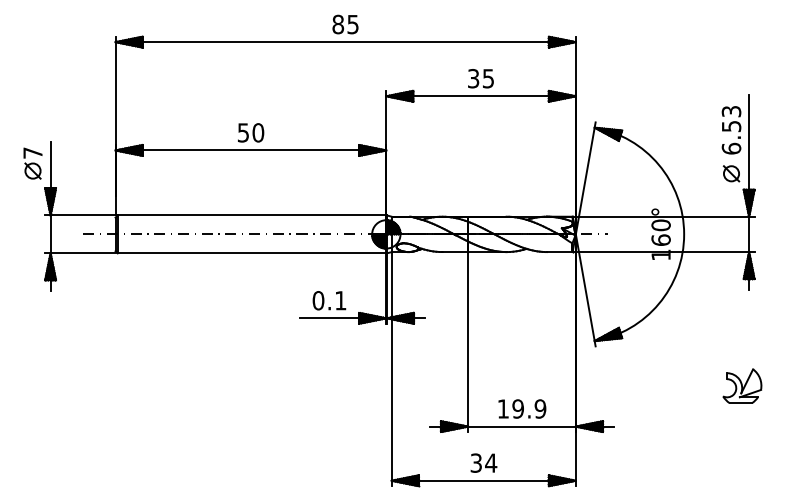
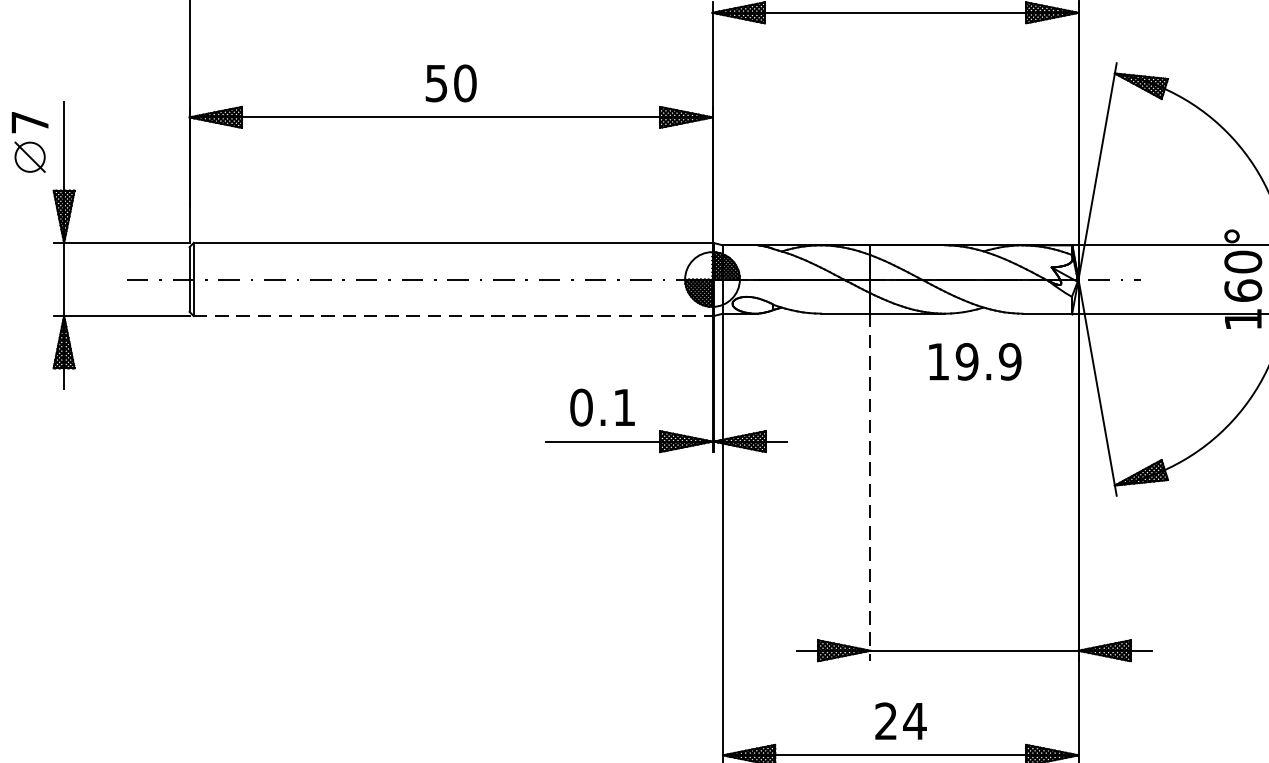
line: (252, 253) -> (454, 316), solid -> dashed
line: (468, 342) -> (871, 488), solid -> dashed
text: (522, 408) -> (975, 360), moved
text: (475, 462) -> (884, 720), 34 -> 24

